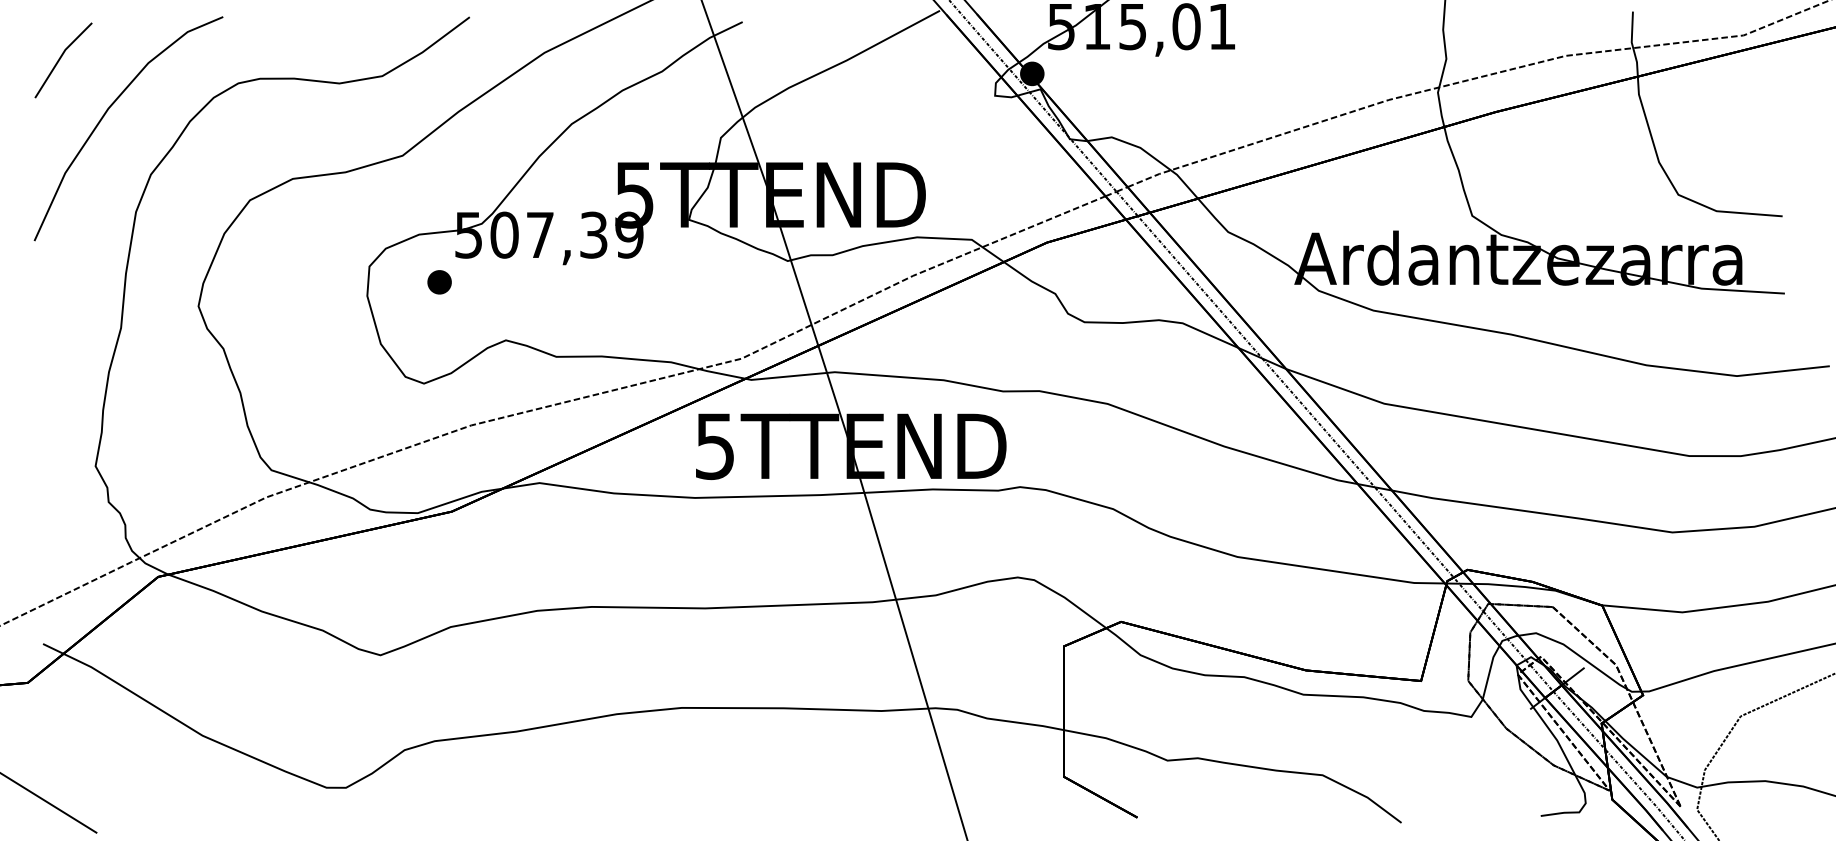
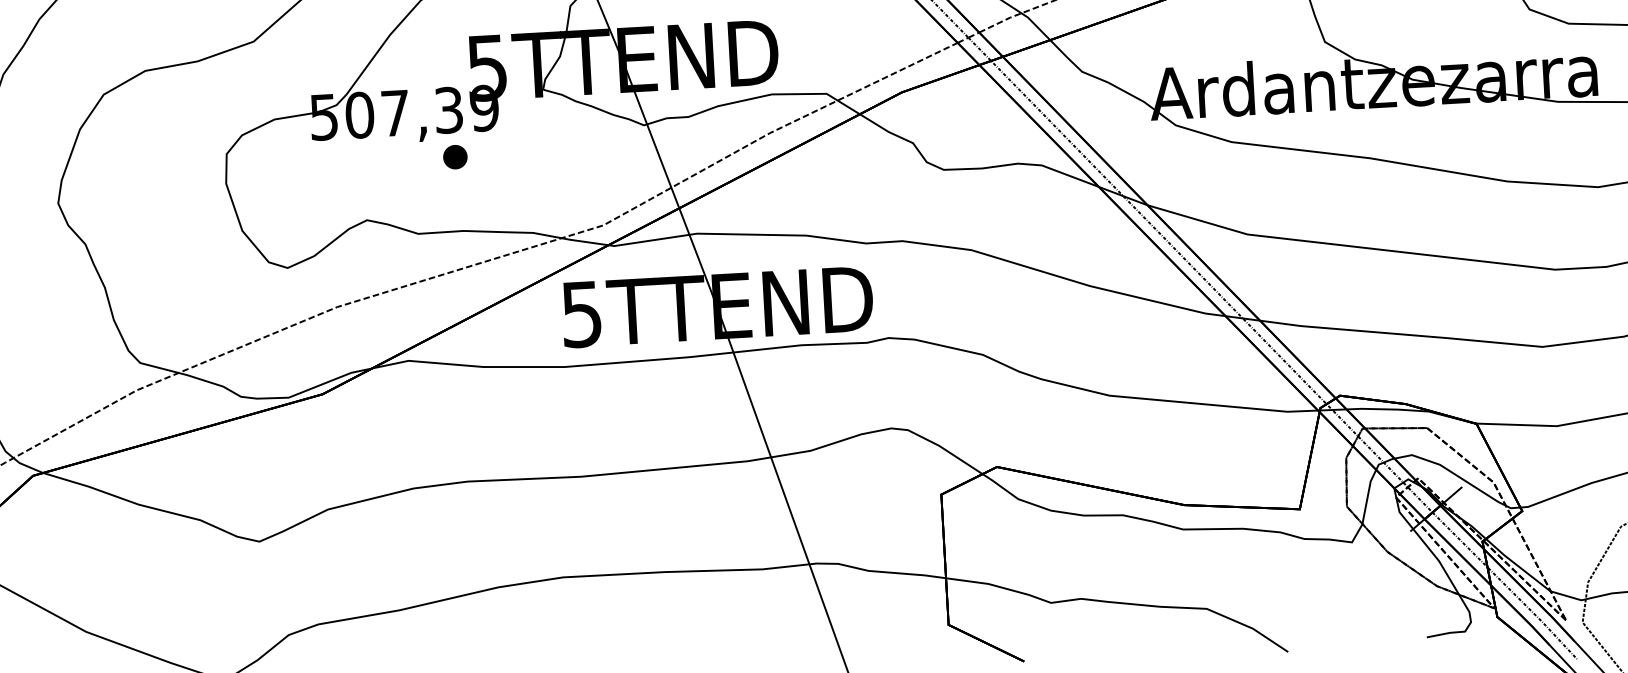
part: (439, 282) -> (455, 157), moved

